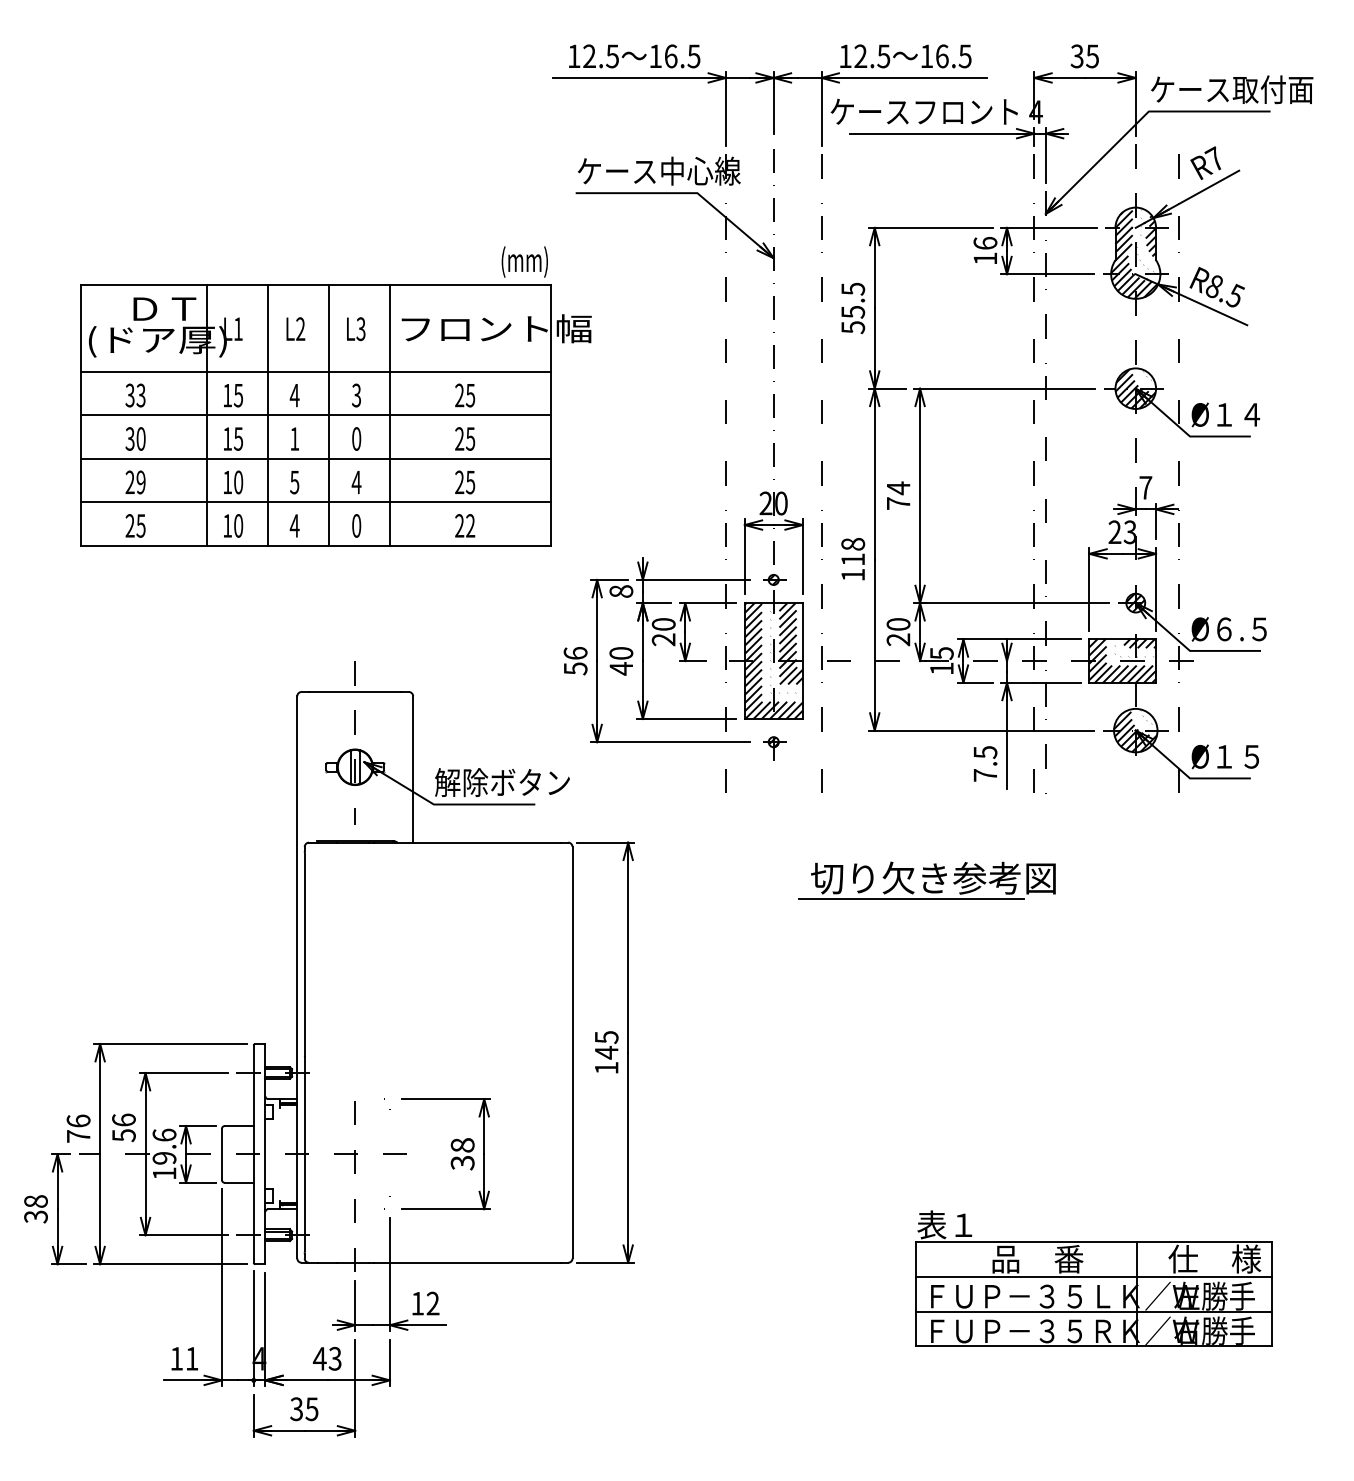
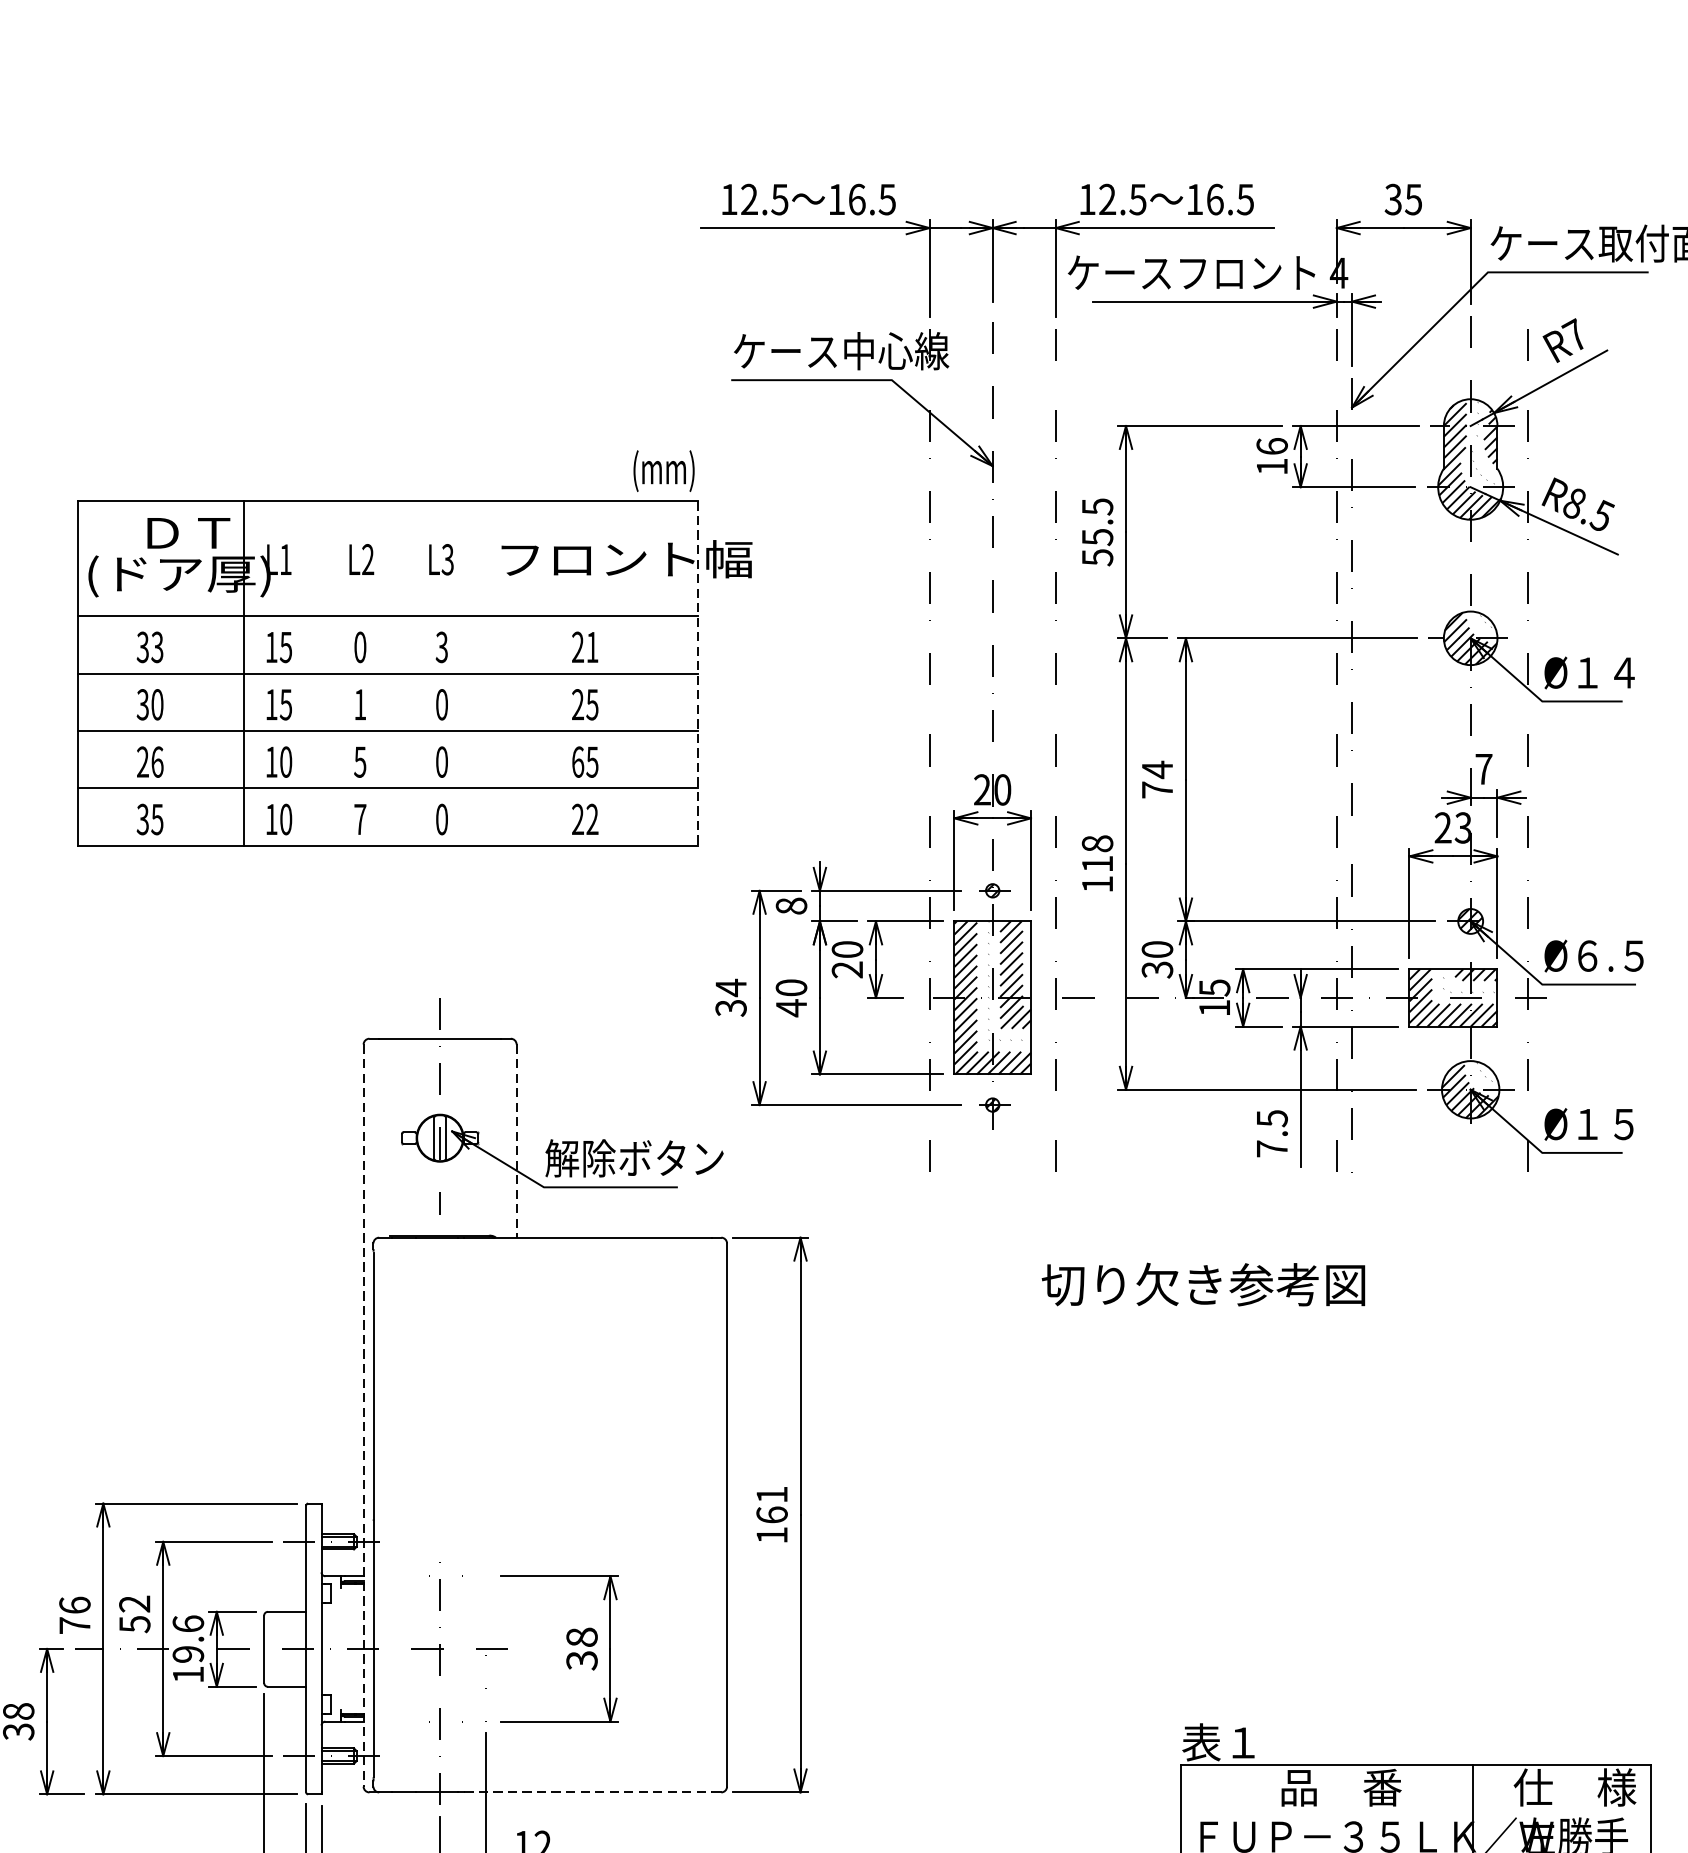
text: (294, 395) -> (359, 647), 4 -> 0
text: (470, 395) -> (592, 647), 25 -> 21
line: (267, 415) -> (324, 673), removed
line: (328, 415) -> (404, 673), removed
line: (389, 415) -> (485, 673), removed
line: (550, 415) -> (697, 673), solid -> dashed
text: (140, 482) -> (156, 762), 29 -> 26
text: (356, 482) -> (441, 762), 4 -> 0
text: (459, 482) -> (577, 762), 25 -> 65
text: (129, 525) -> (142, 818), 25 -> 35
text: (294, 525) -> (359, 818), 4 -> 7
text: (898, 639) -> (1157, 969), 20 -> 30
text: (575, 660) -> (730, 997), 56 -> 34
line: (413, 769) -> (517, 1141), solid -> dashed
line: (911, 899) -> (1174, 1312), removed
line: (297, 977) -> (363, 1415), solid -> dashed
text: (606, 1045) -> (771, 1505), 145 -> 161
text: (123, 1119) -> (134, 1603), 56 -> 52
line: (467, 1262) -> (588, 1792), solid -> dashed
line: (1094, 1276) -> (1416, 1810), removed

